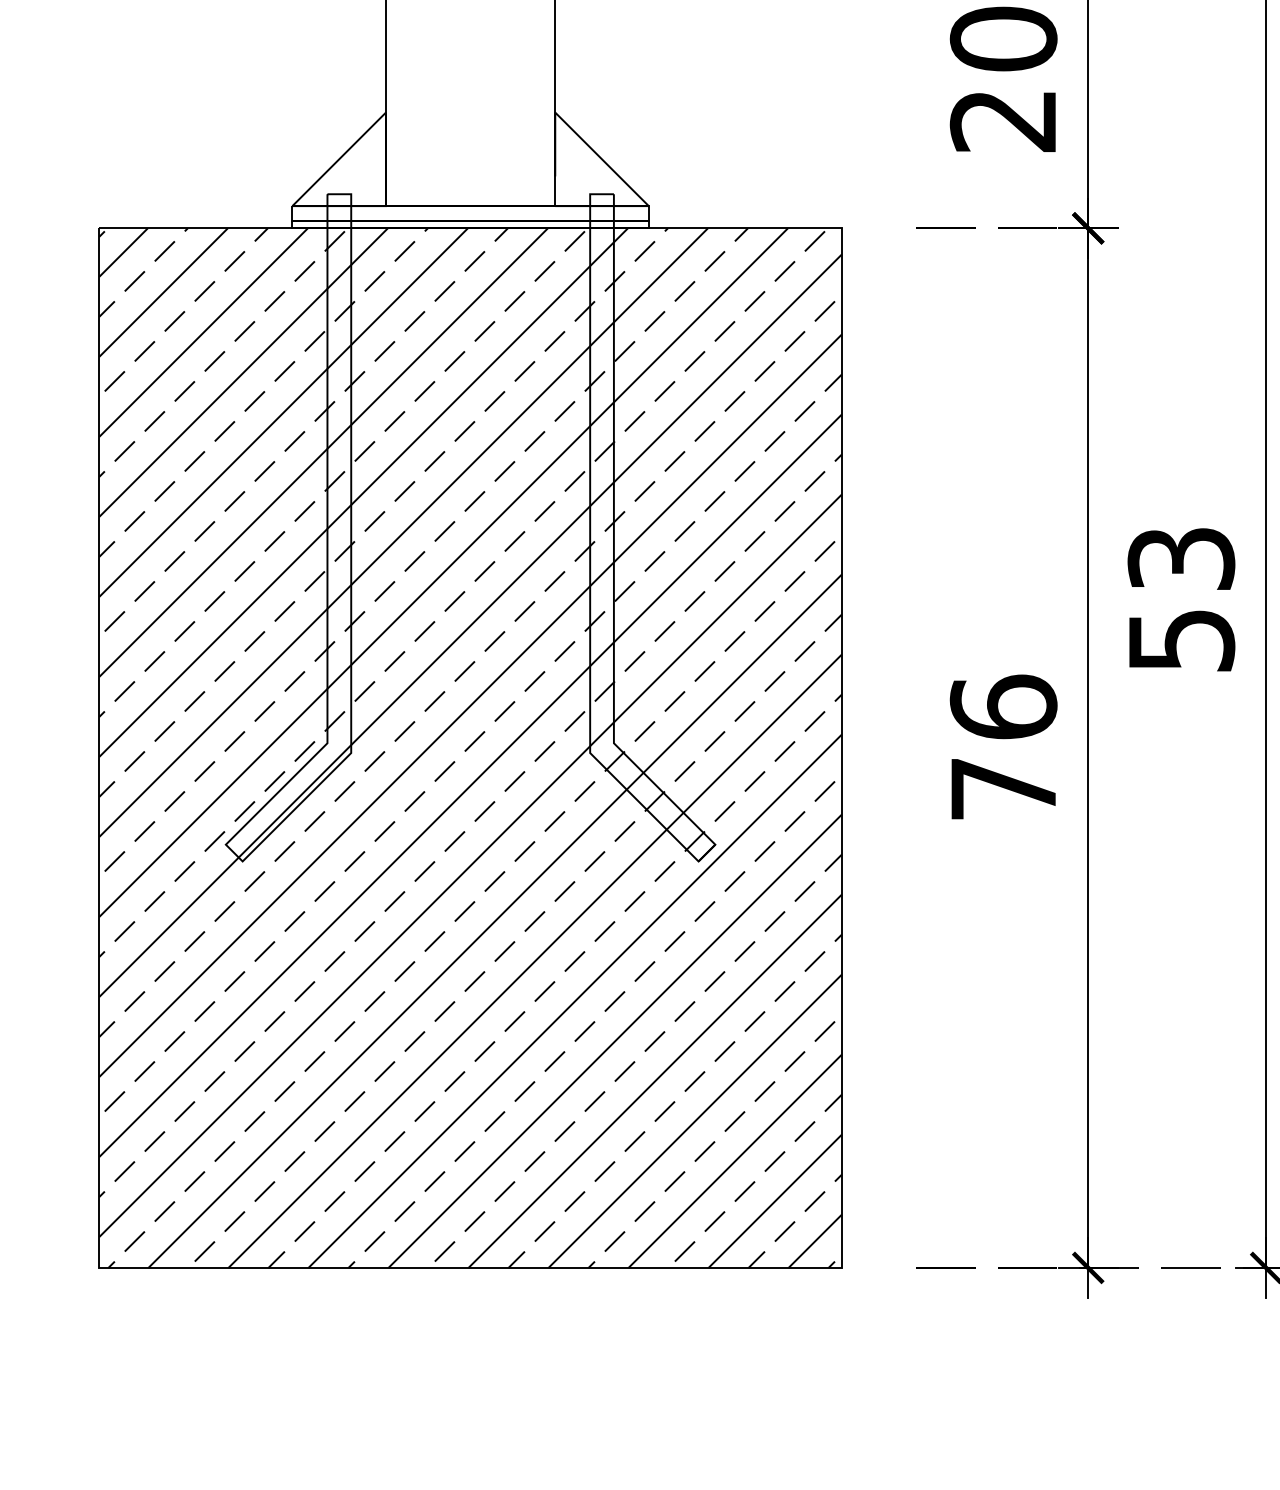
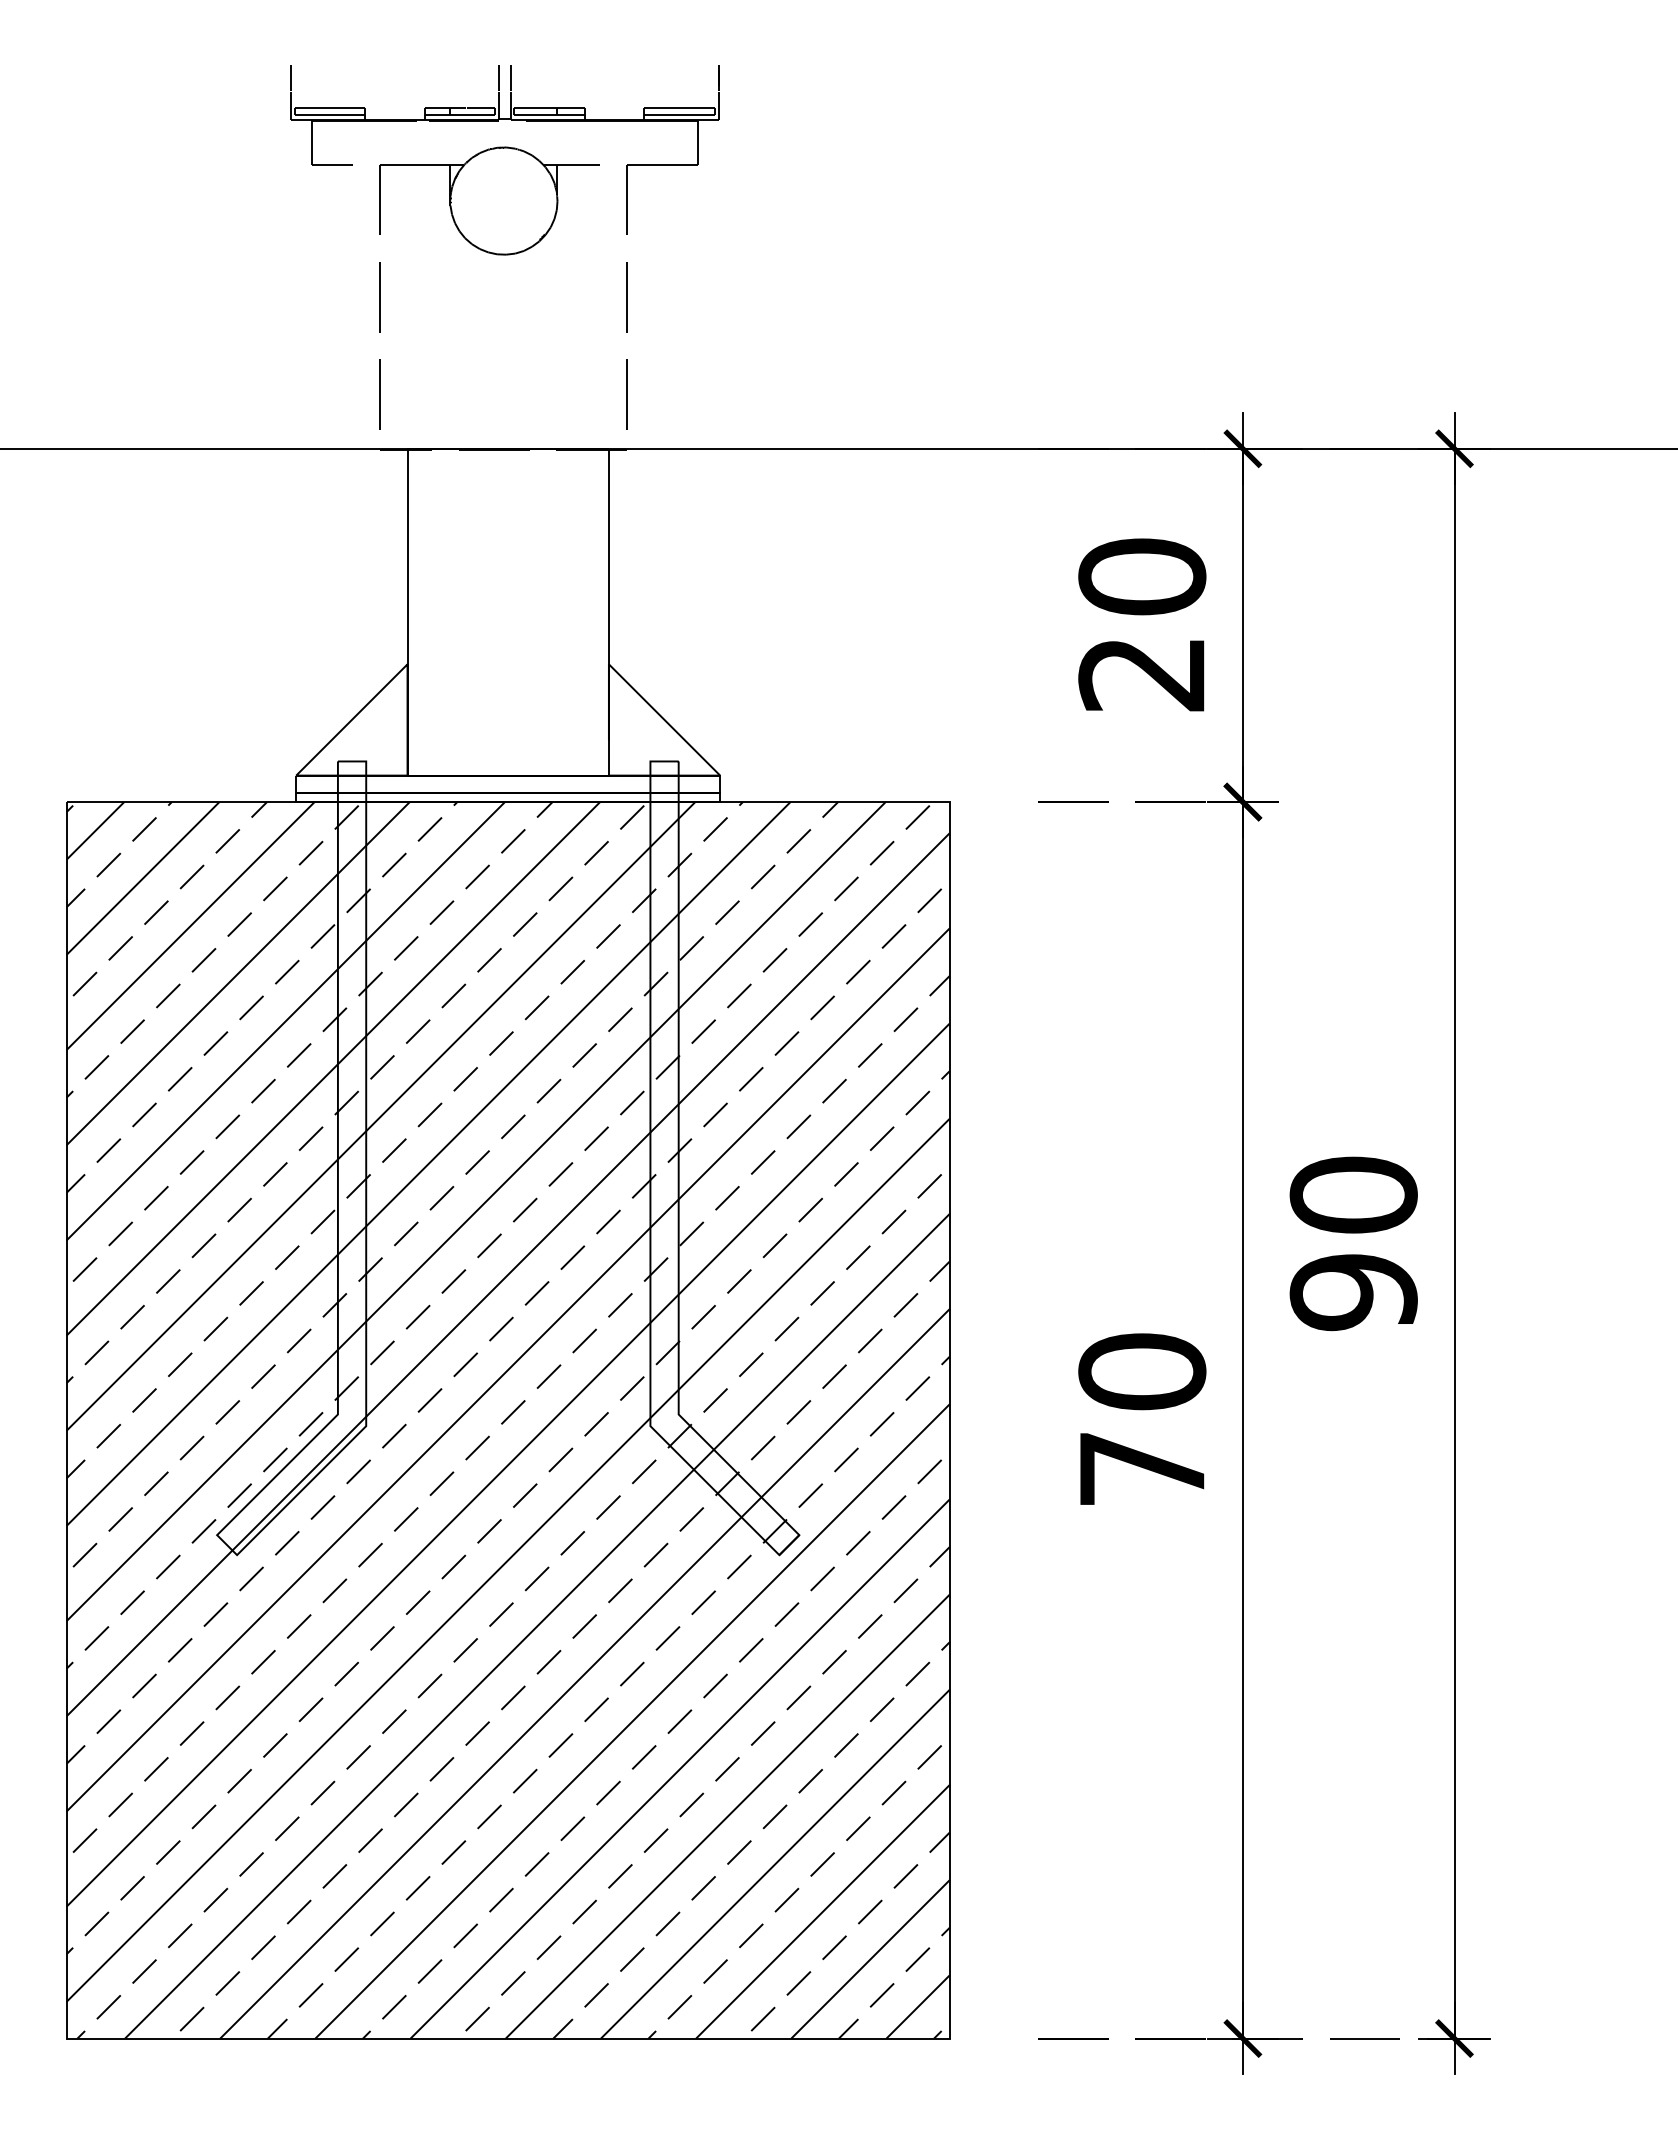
text: (1181, 599) -> (1353, 1243), 53 -> 90
text: (1003, 707) -> (1142, 1371), 76 -> 70

